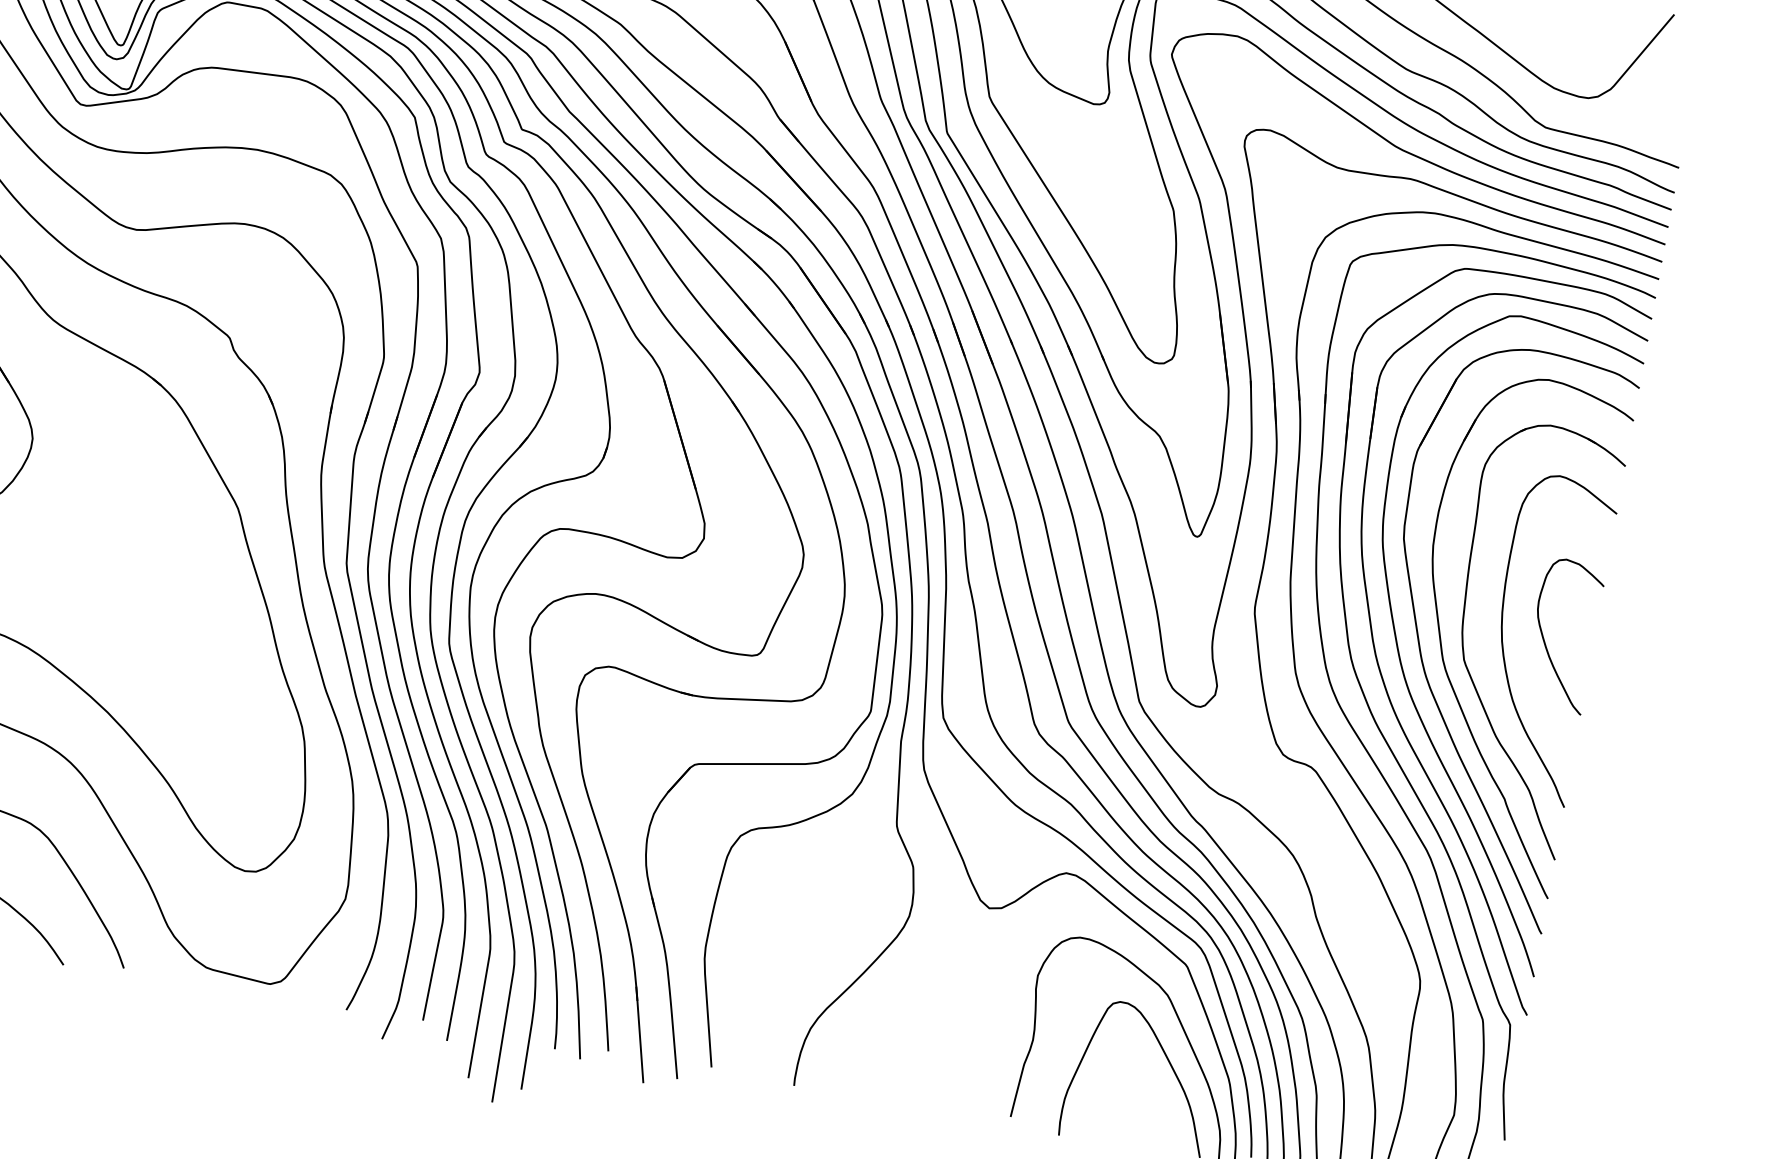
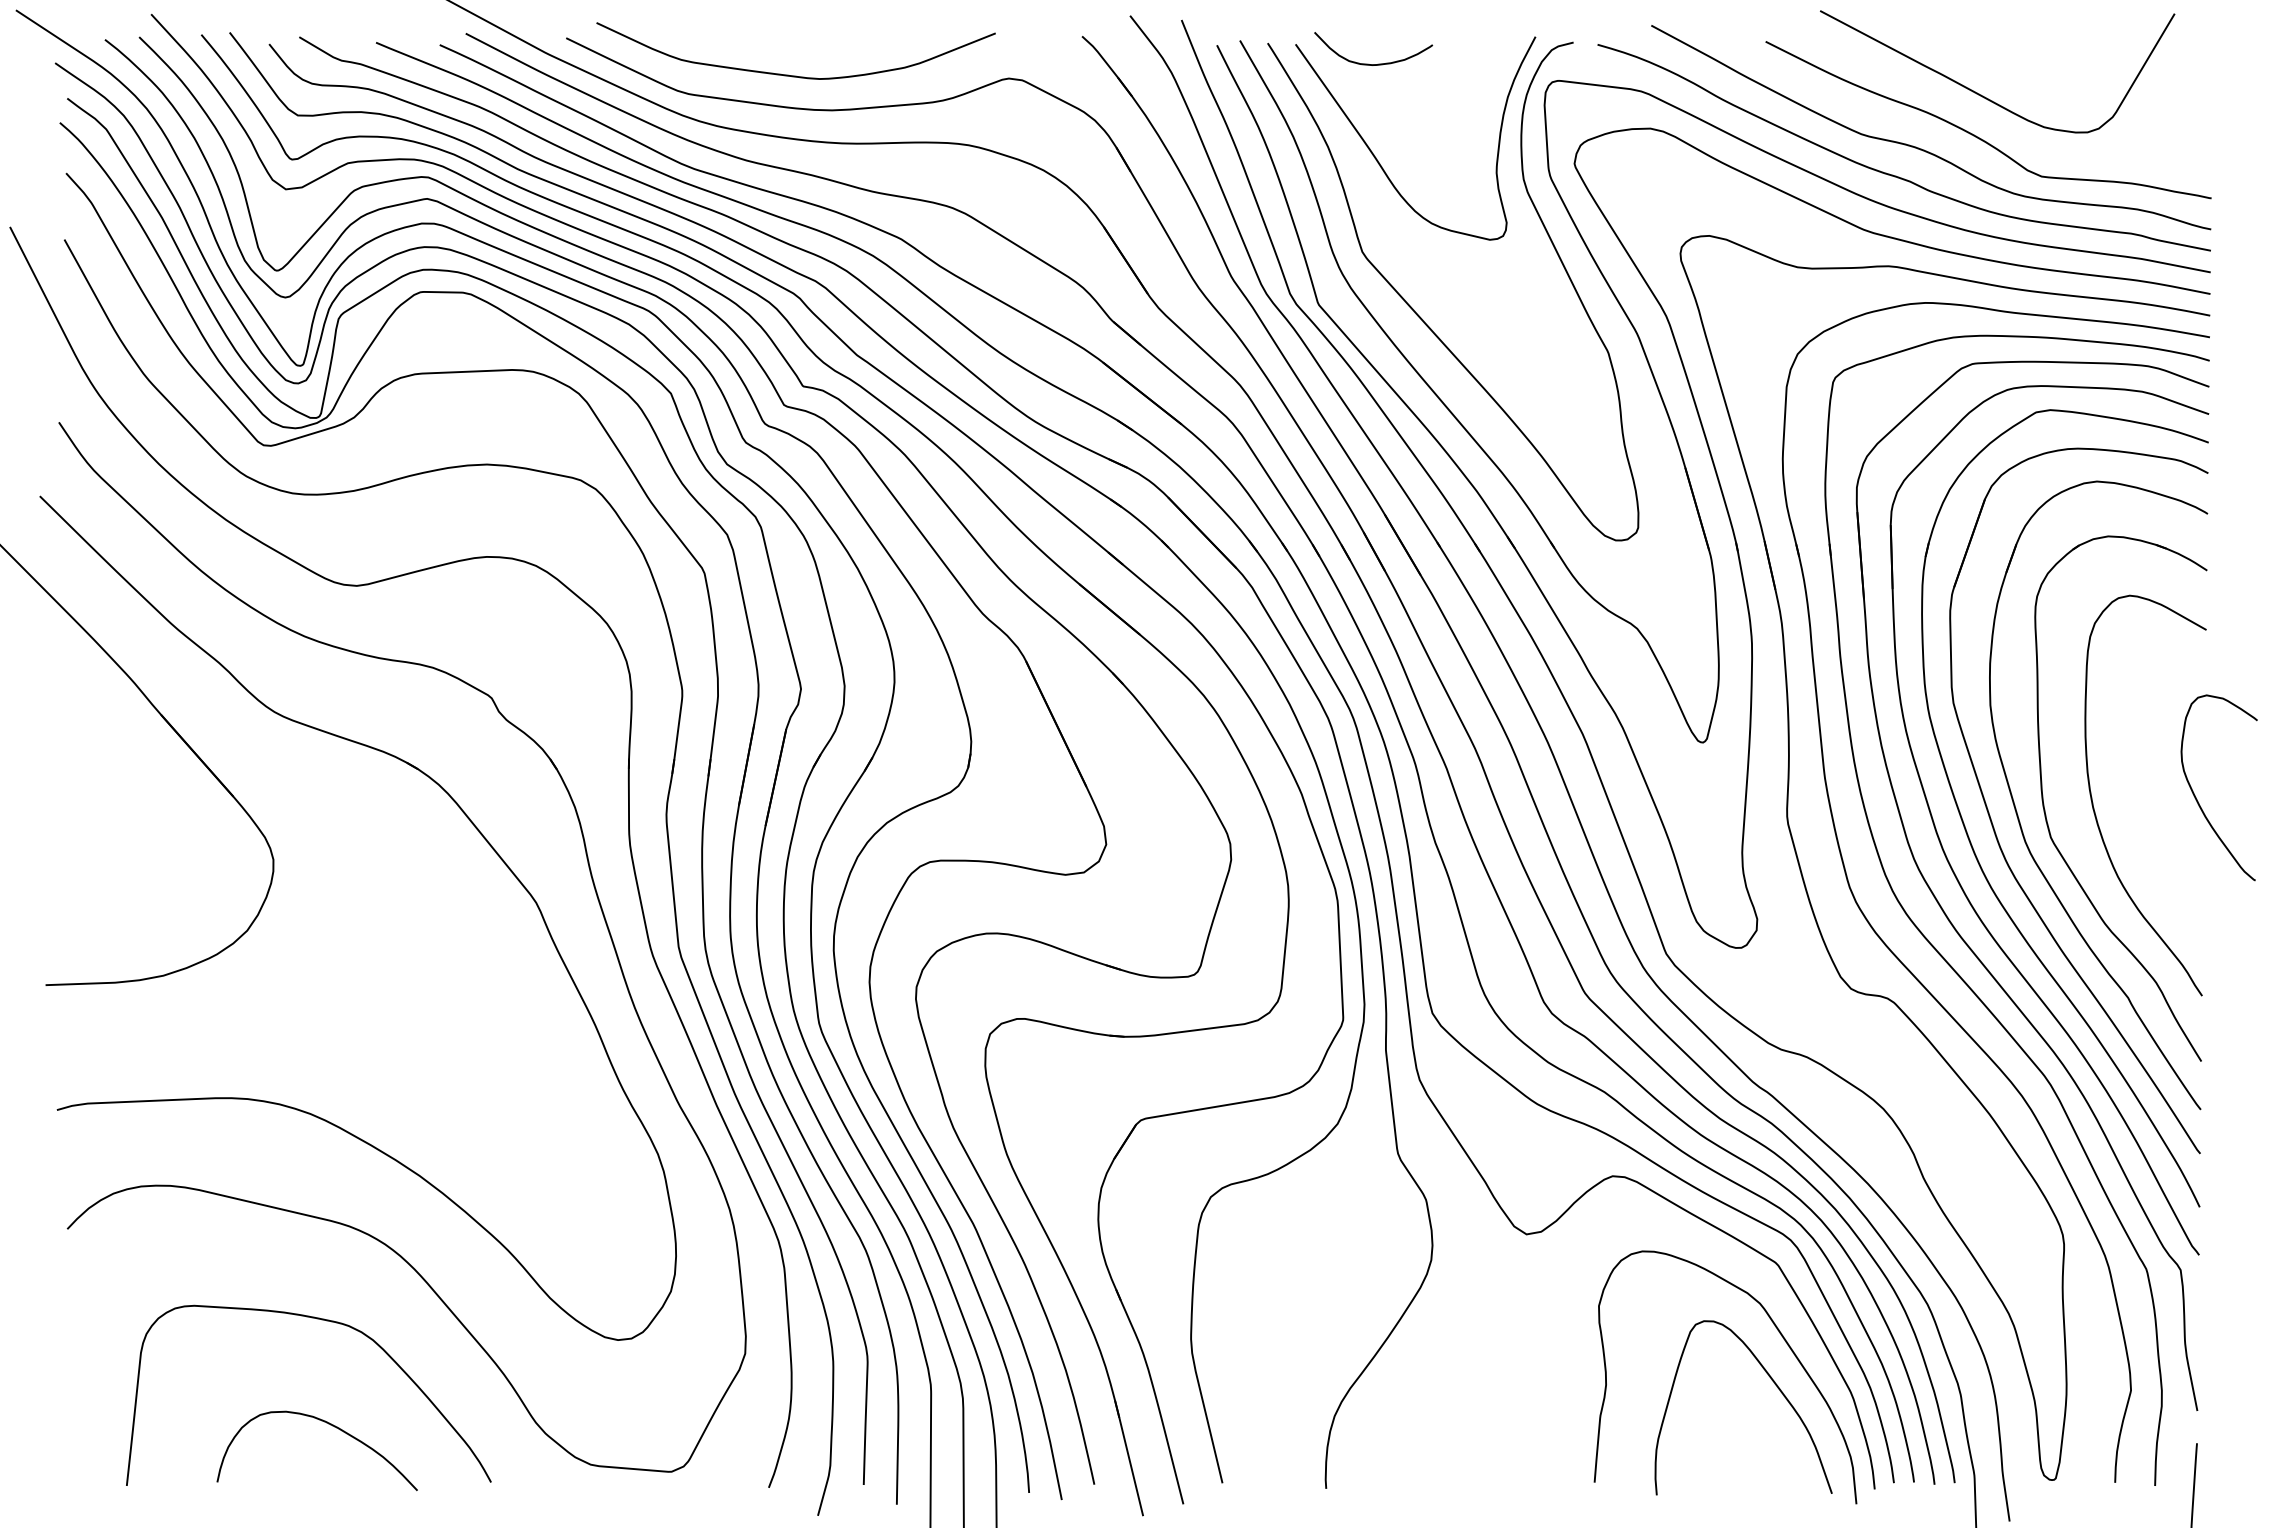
curve: (1544, 640) -> (2196, 797), moved

